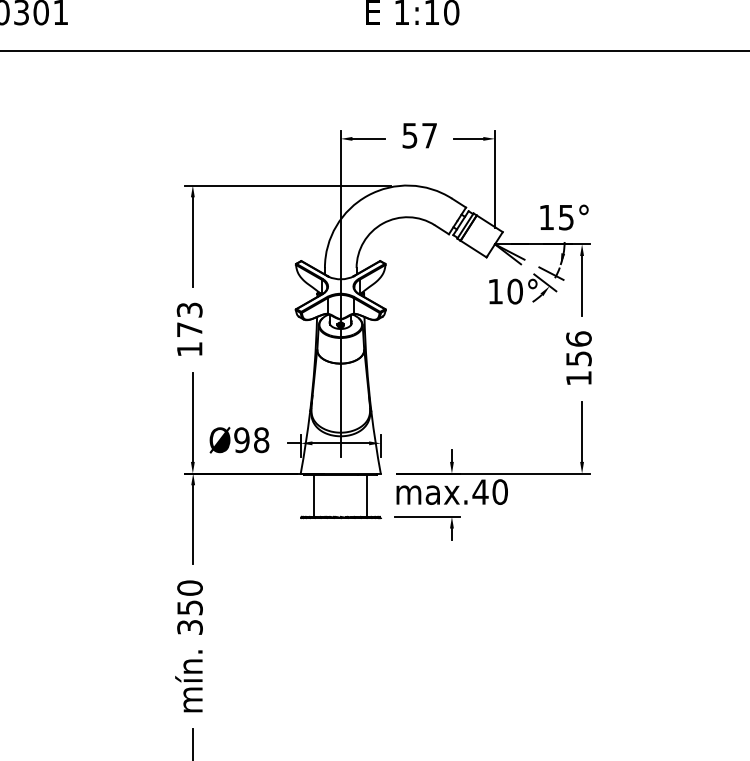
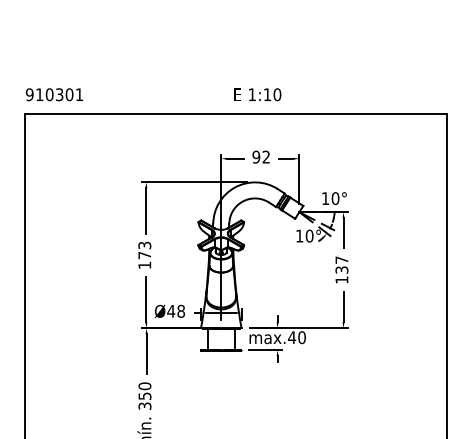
text: (418, 134) -> (260, 156), 57 -> 92
text: (566, 217) -> (335, 198), 15° -> 10°
text: (578, 347) -> (341, 264), 156 -> 137
text: (242, 438) -> (171, 310), Ø98 -> Ø48

